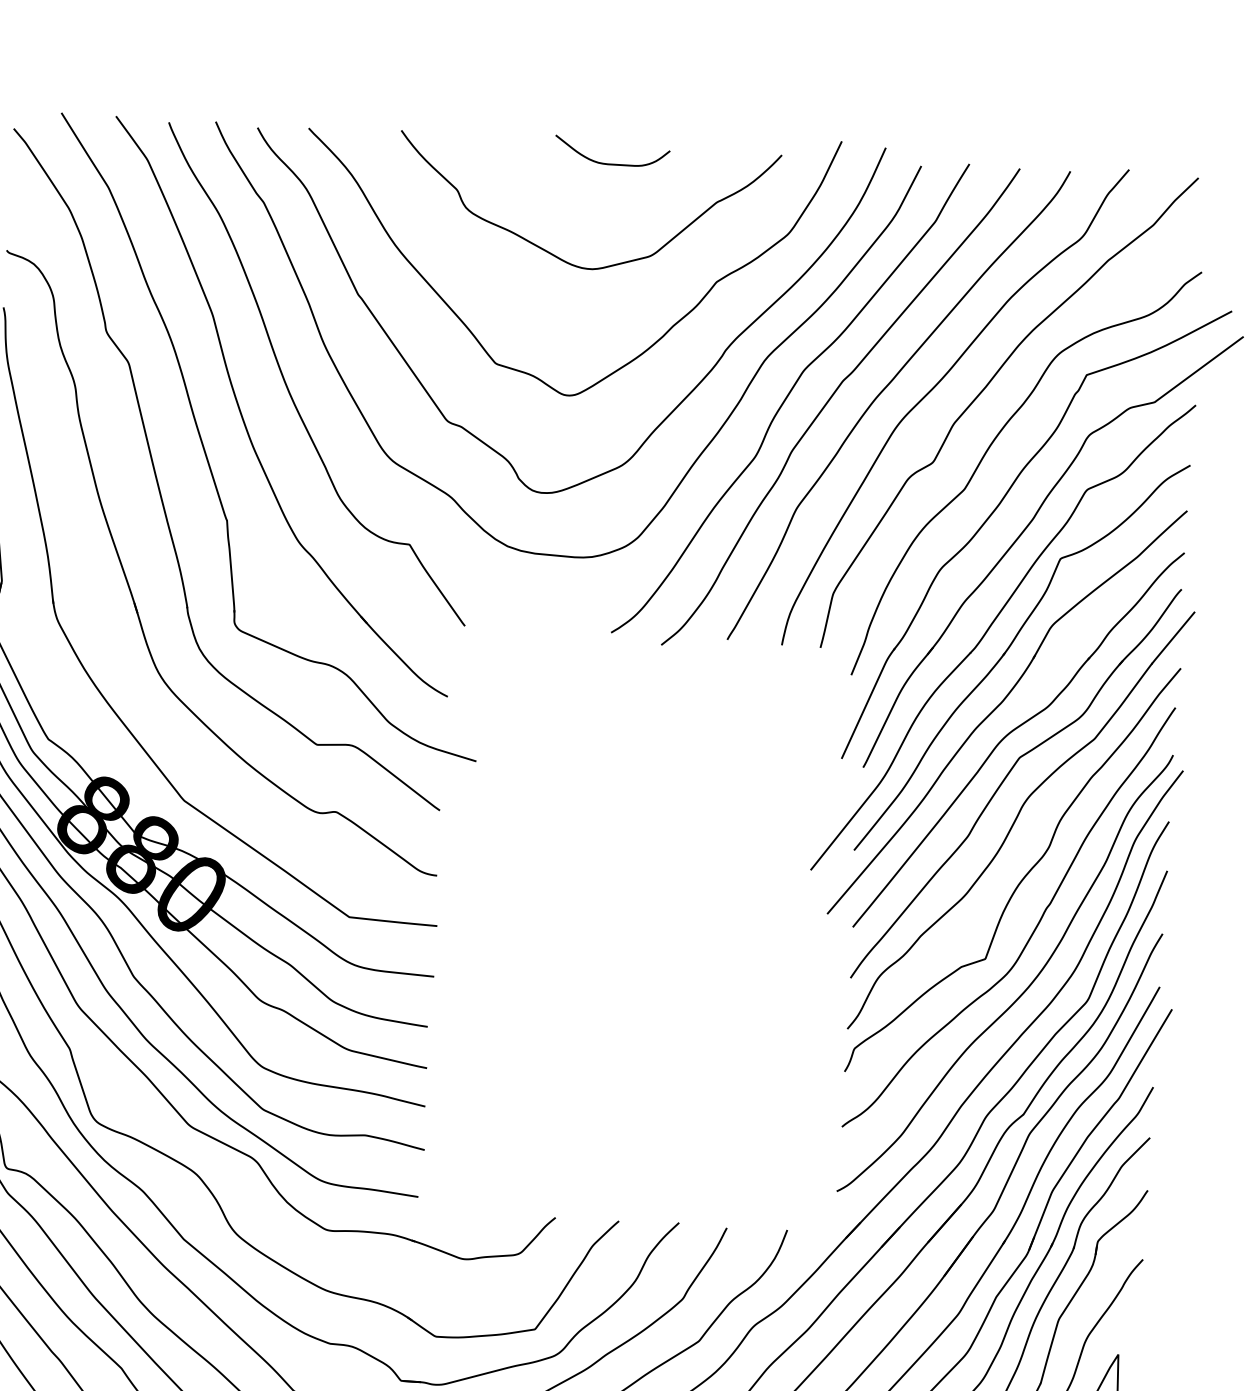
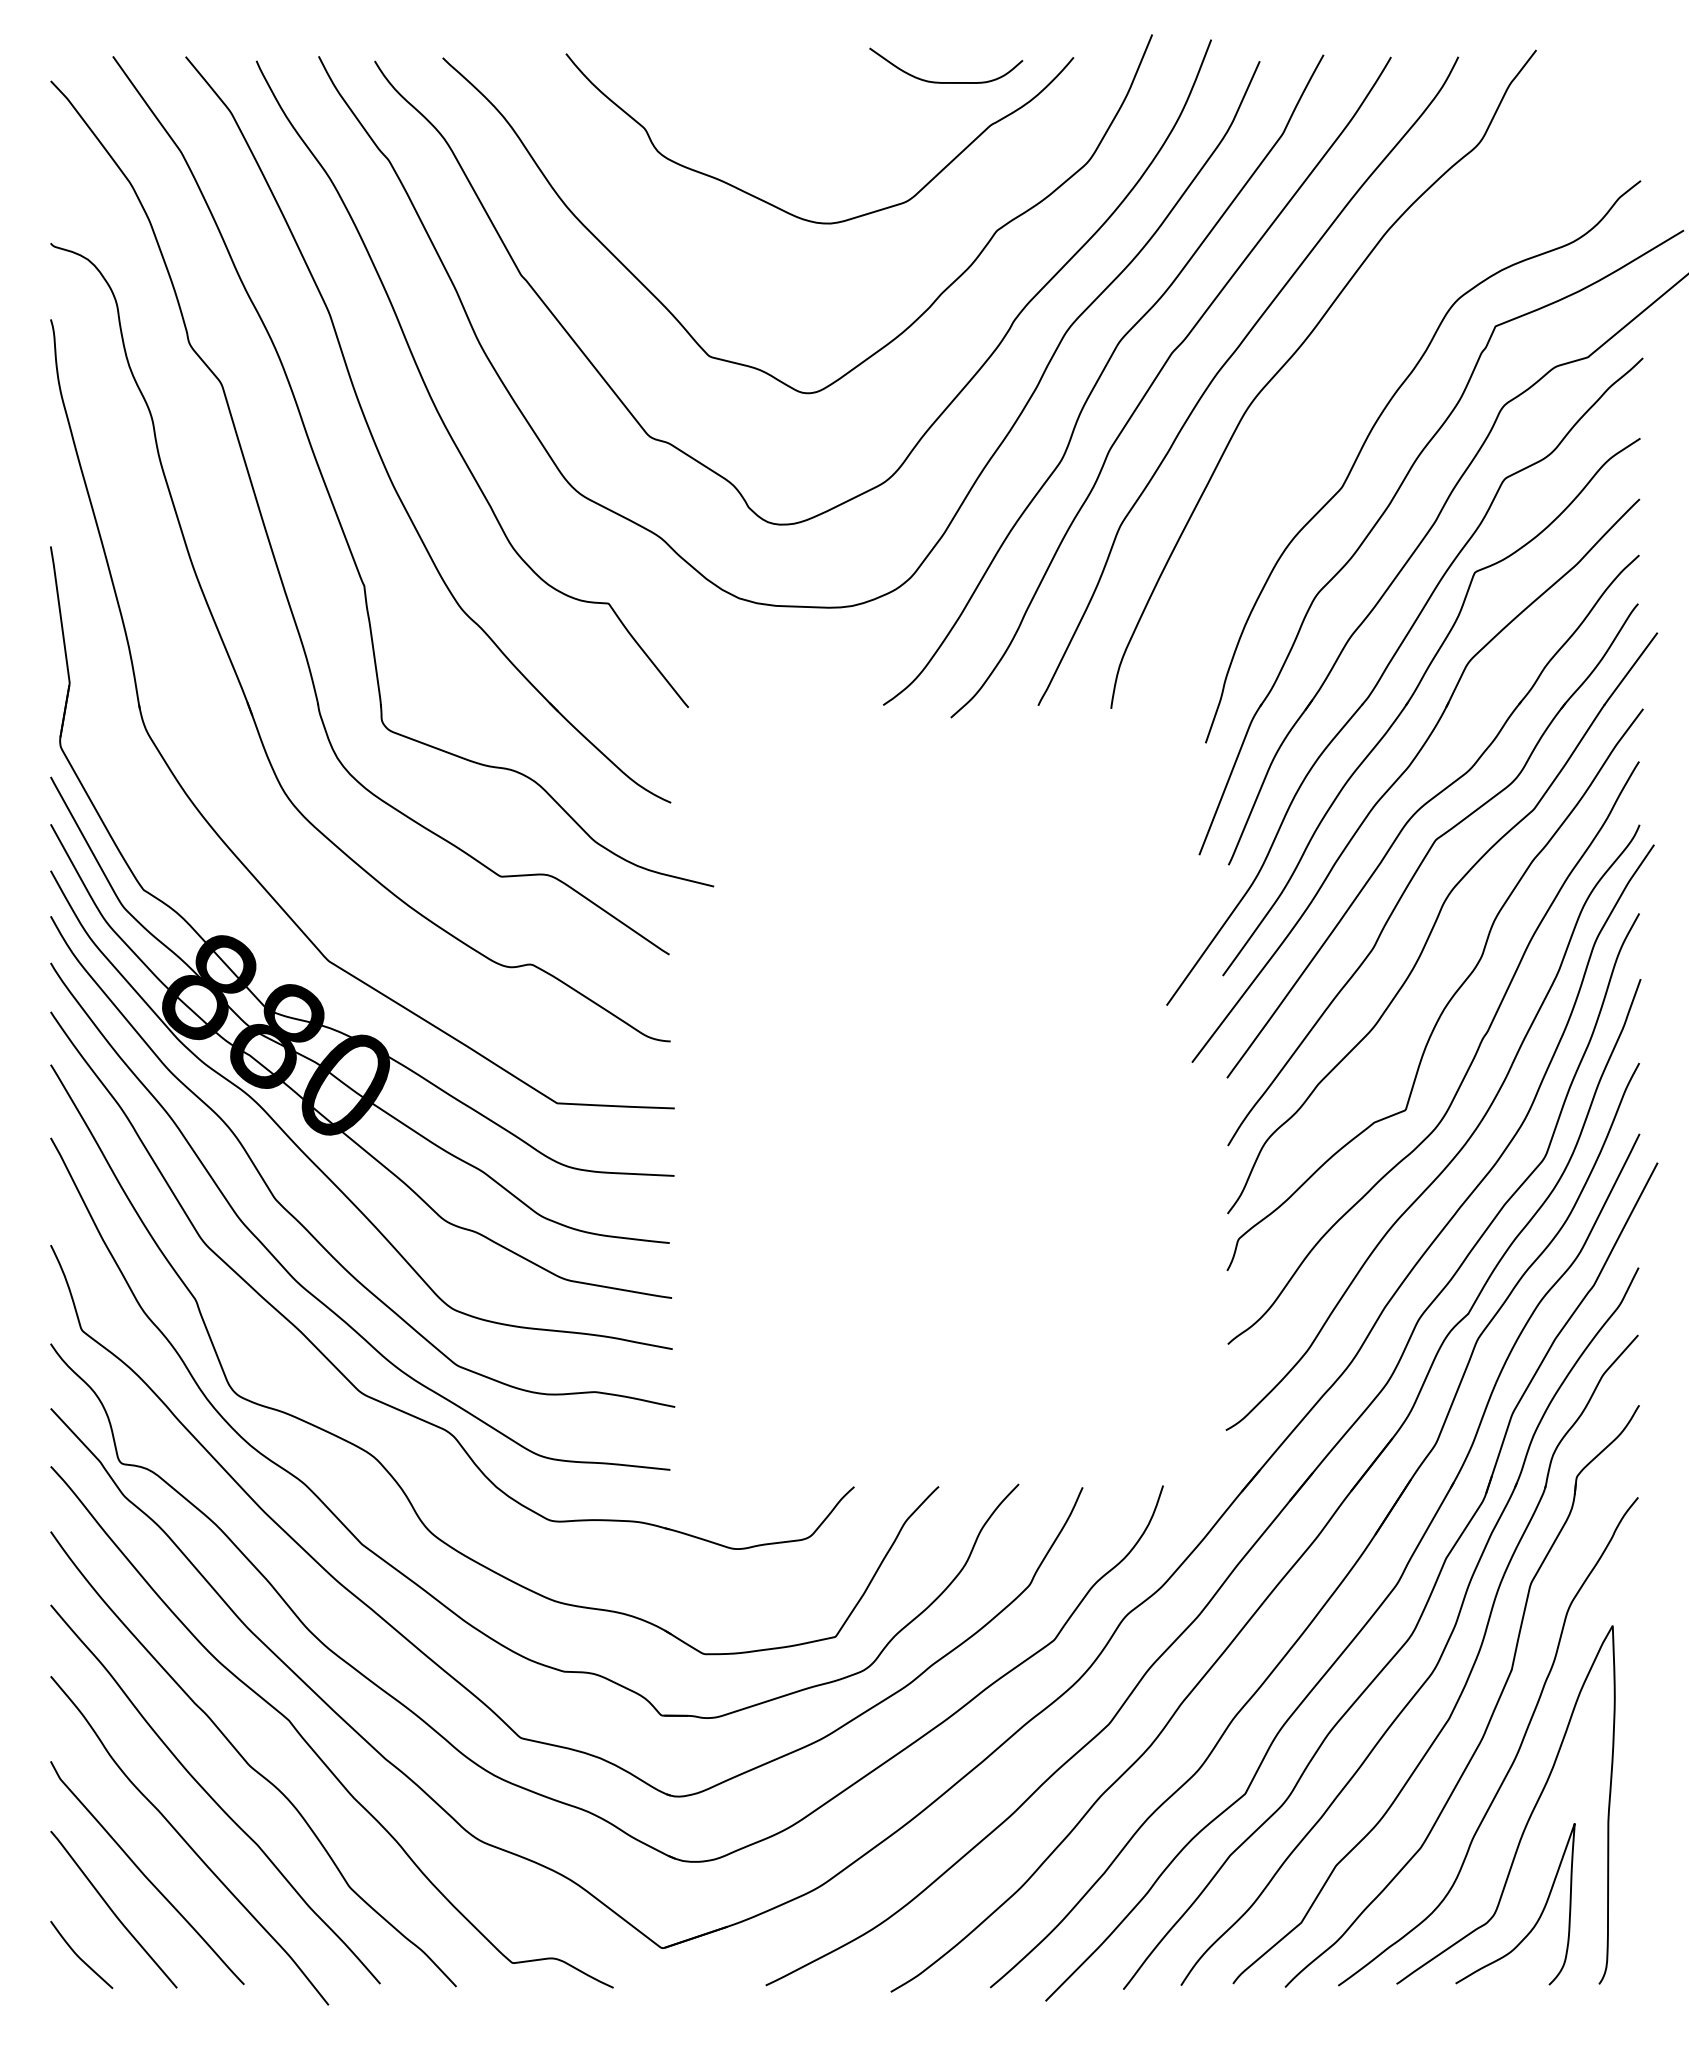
curve: (611, 164) -> (946, 82), moved
curve: (984, 390) -> (1360, 354), removed

